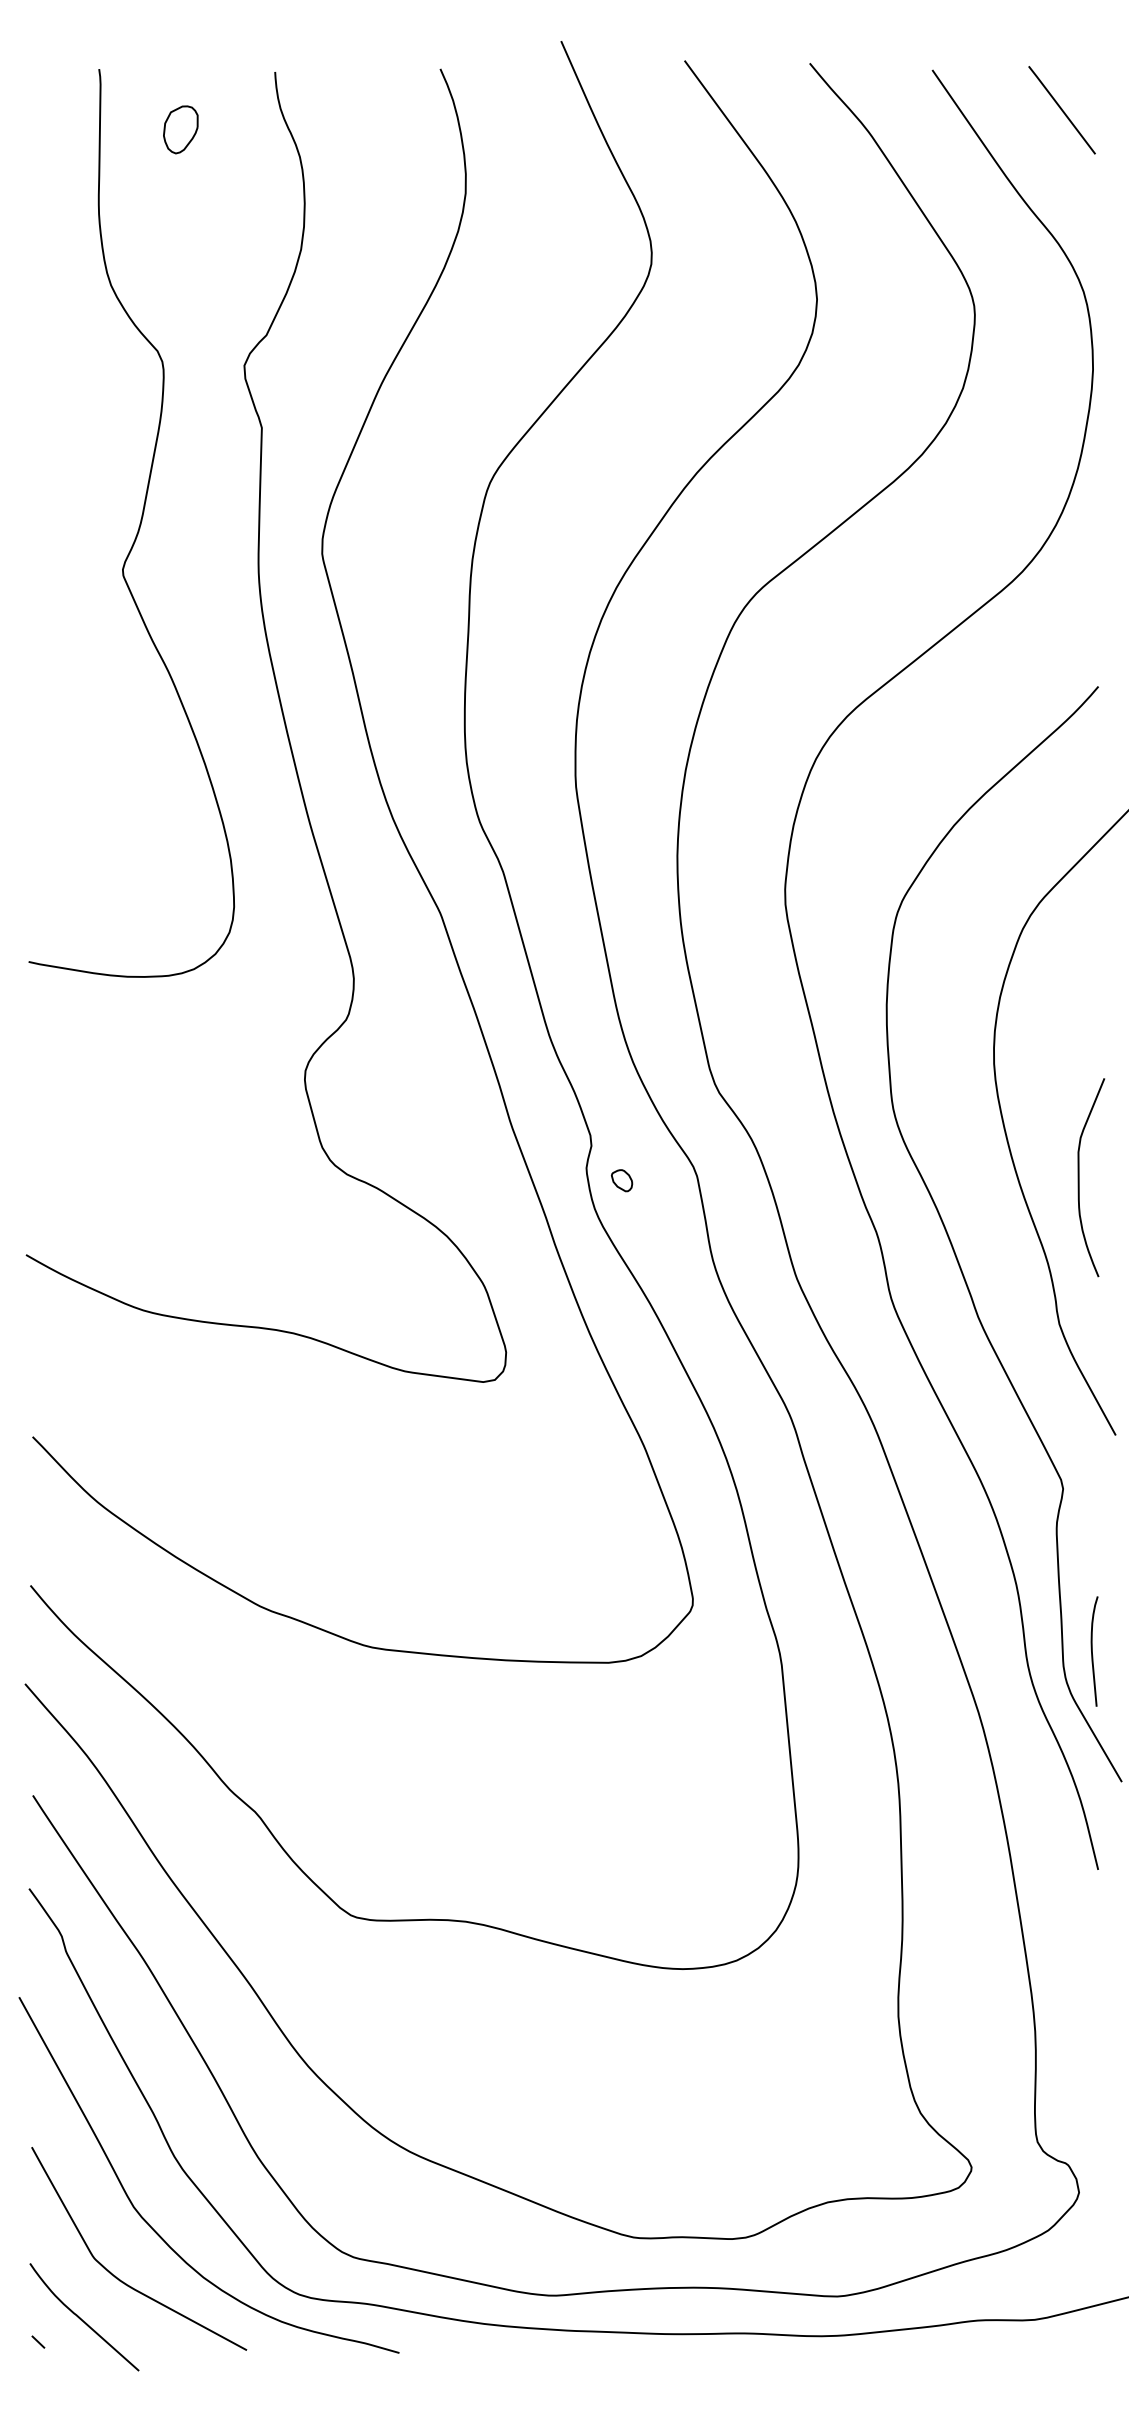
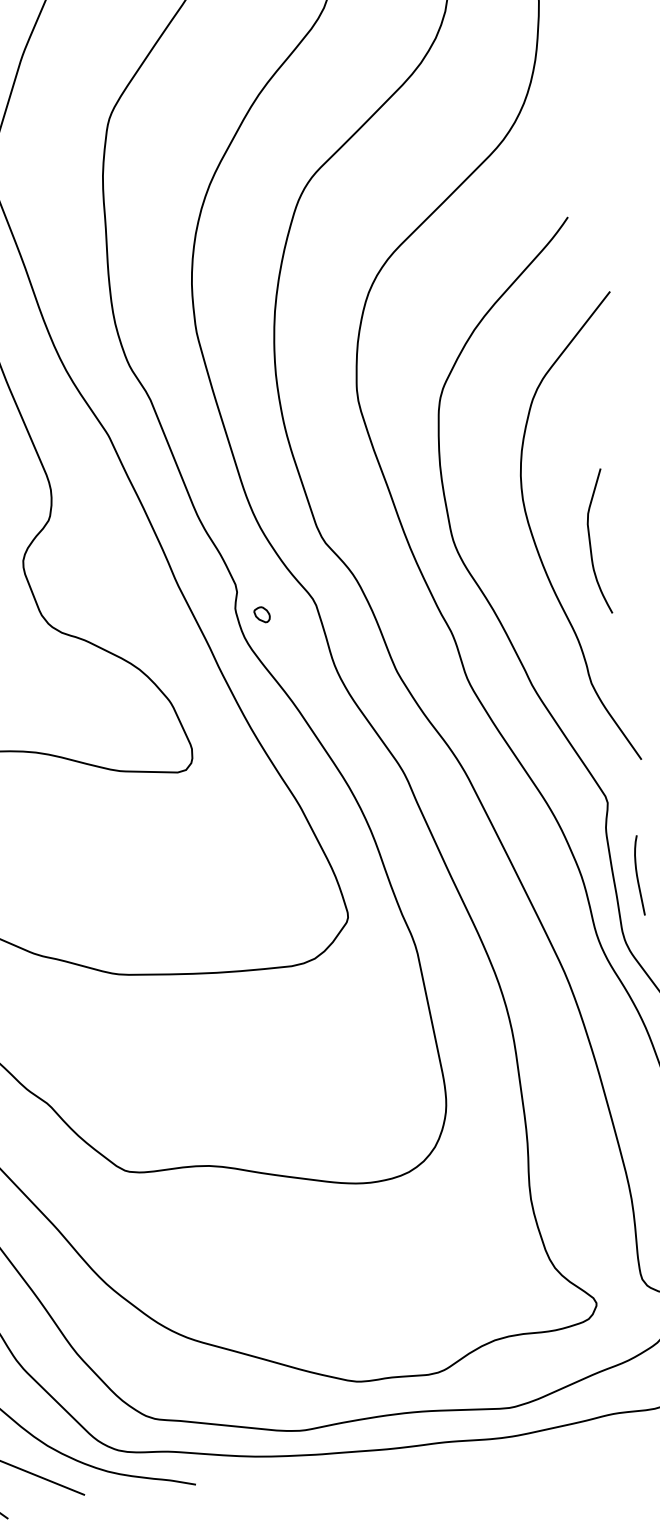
curve: (1079, 1177) -> (590, 542), moved
curve: (1092, 1651) -> (637, 875), moved

